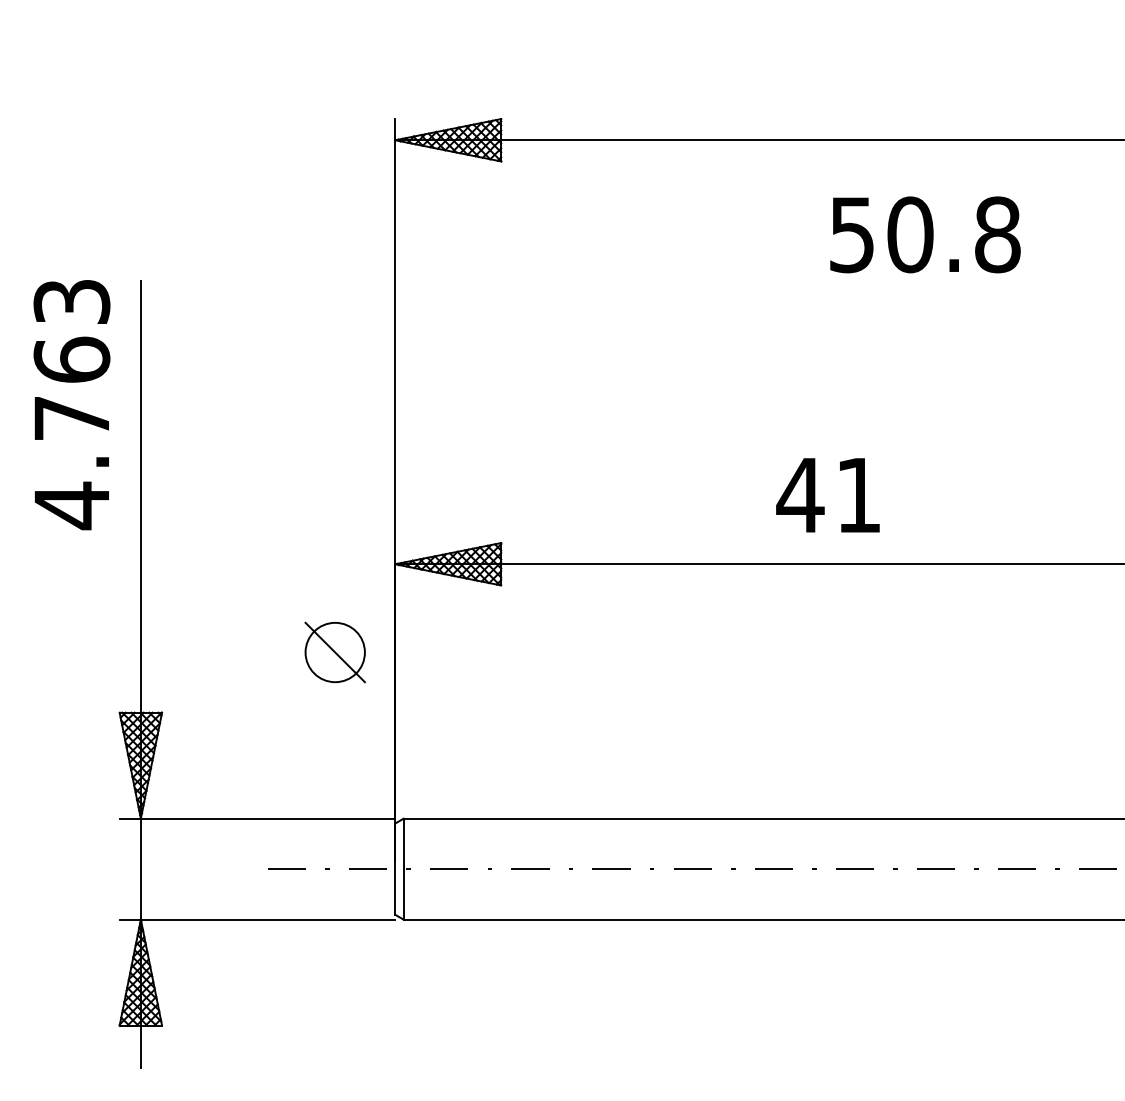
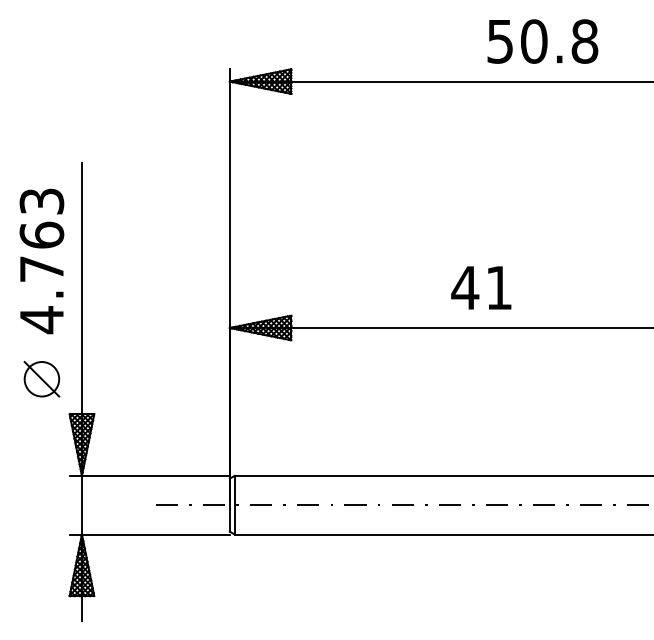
text: (924, 234) -> (542, 41), moved
text: (71, 405) -> (41, 261), moved
part: (334, 652) -> (41, 379), moved

